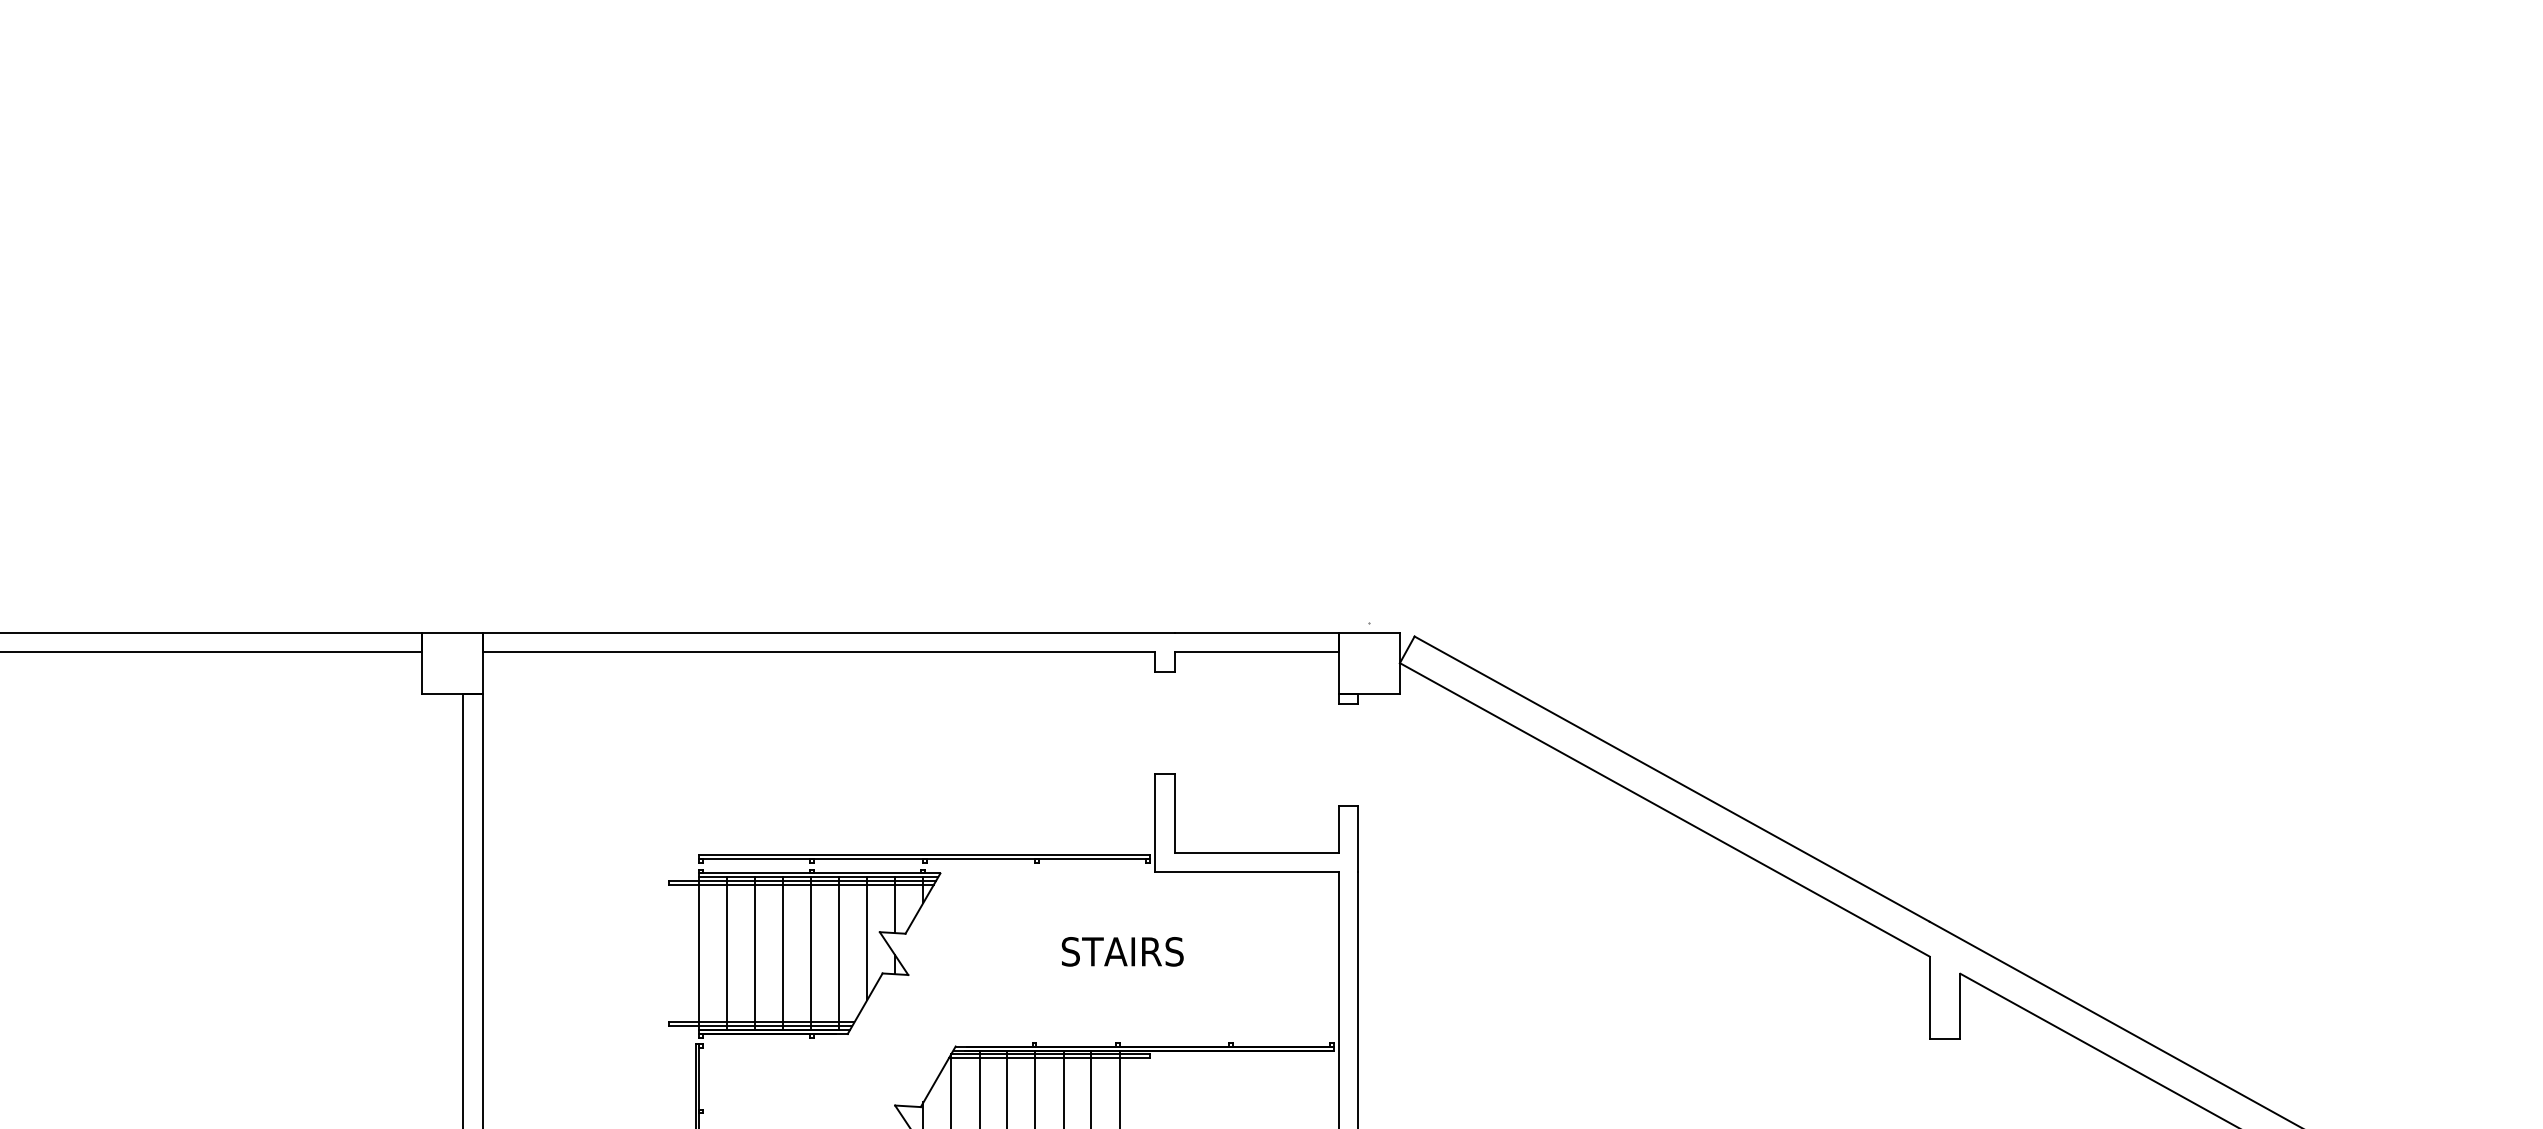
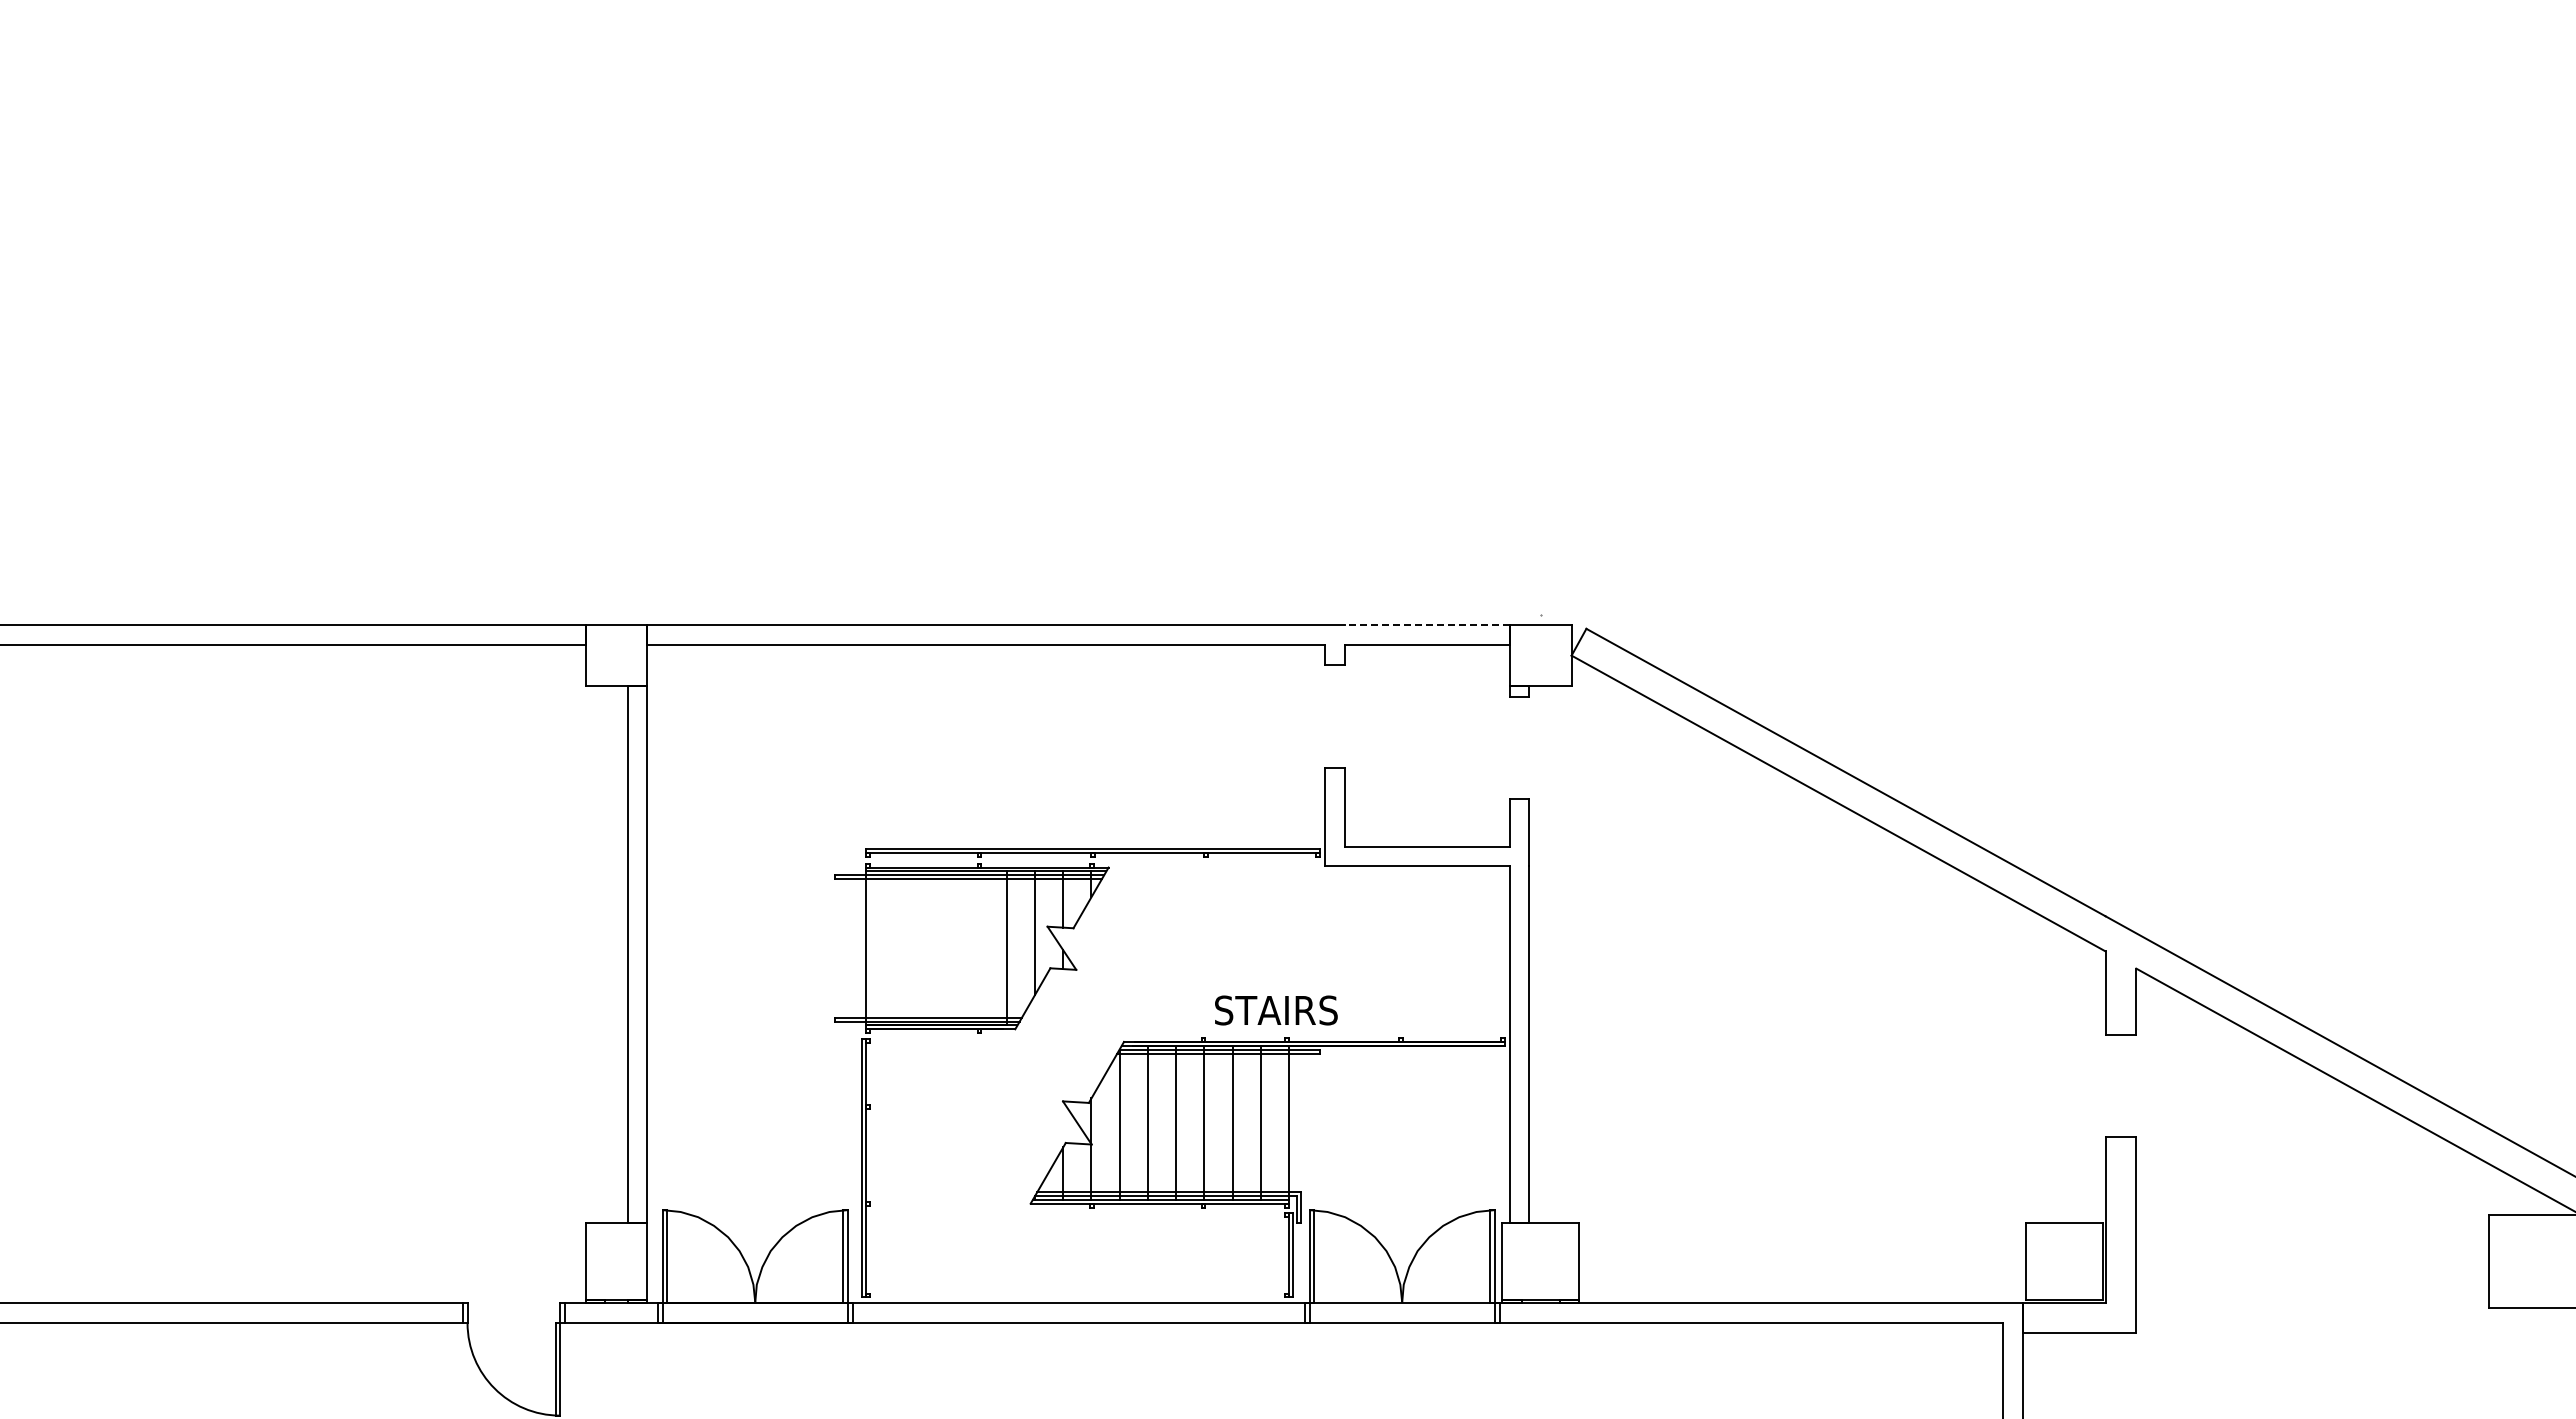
line: (1256, 632) -> (1427, 624), solid -> dashed
text: (1122, 951) -> (1276, 1010), moved
line: (726, 953) -> (893, 948), removed
line: (754, 953) -> (921, 948), removed
line: (783, 953) -> (950, 948), removed
line: (811, 953) -> (978, 948), removed

